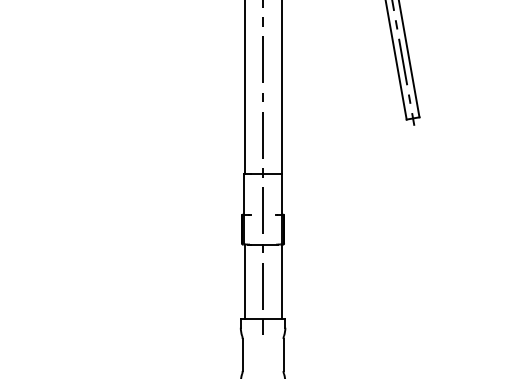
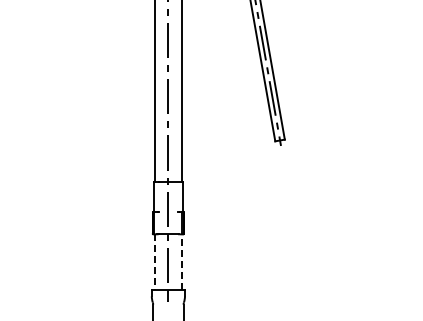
line: (244, 281) -> (154, 261), solid -> dashed
line: (282, 281) -> (182, 261), solid -> dashed

